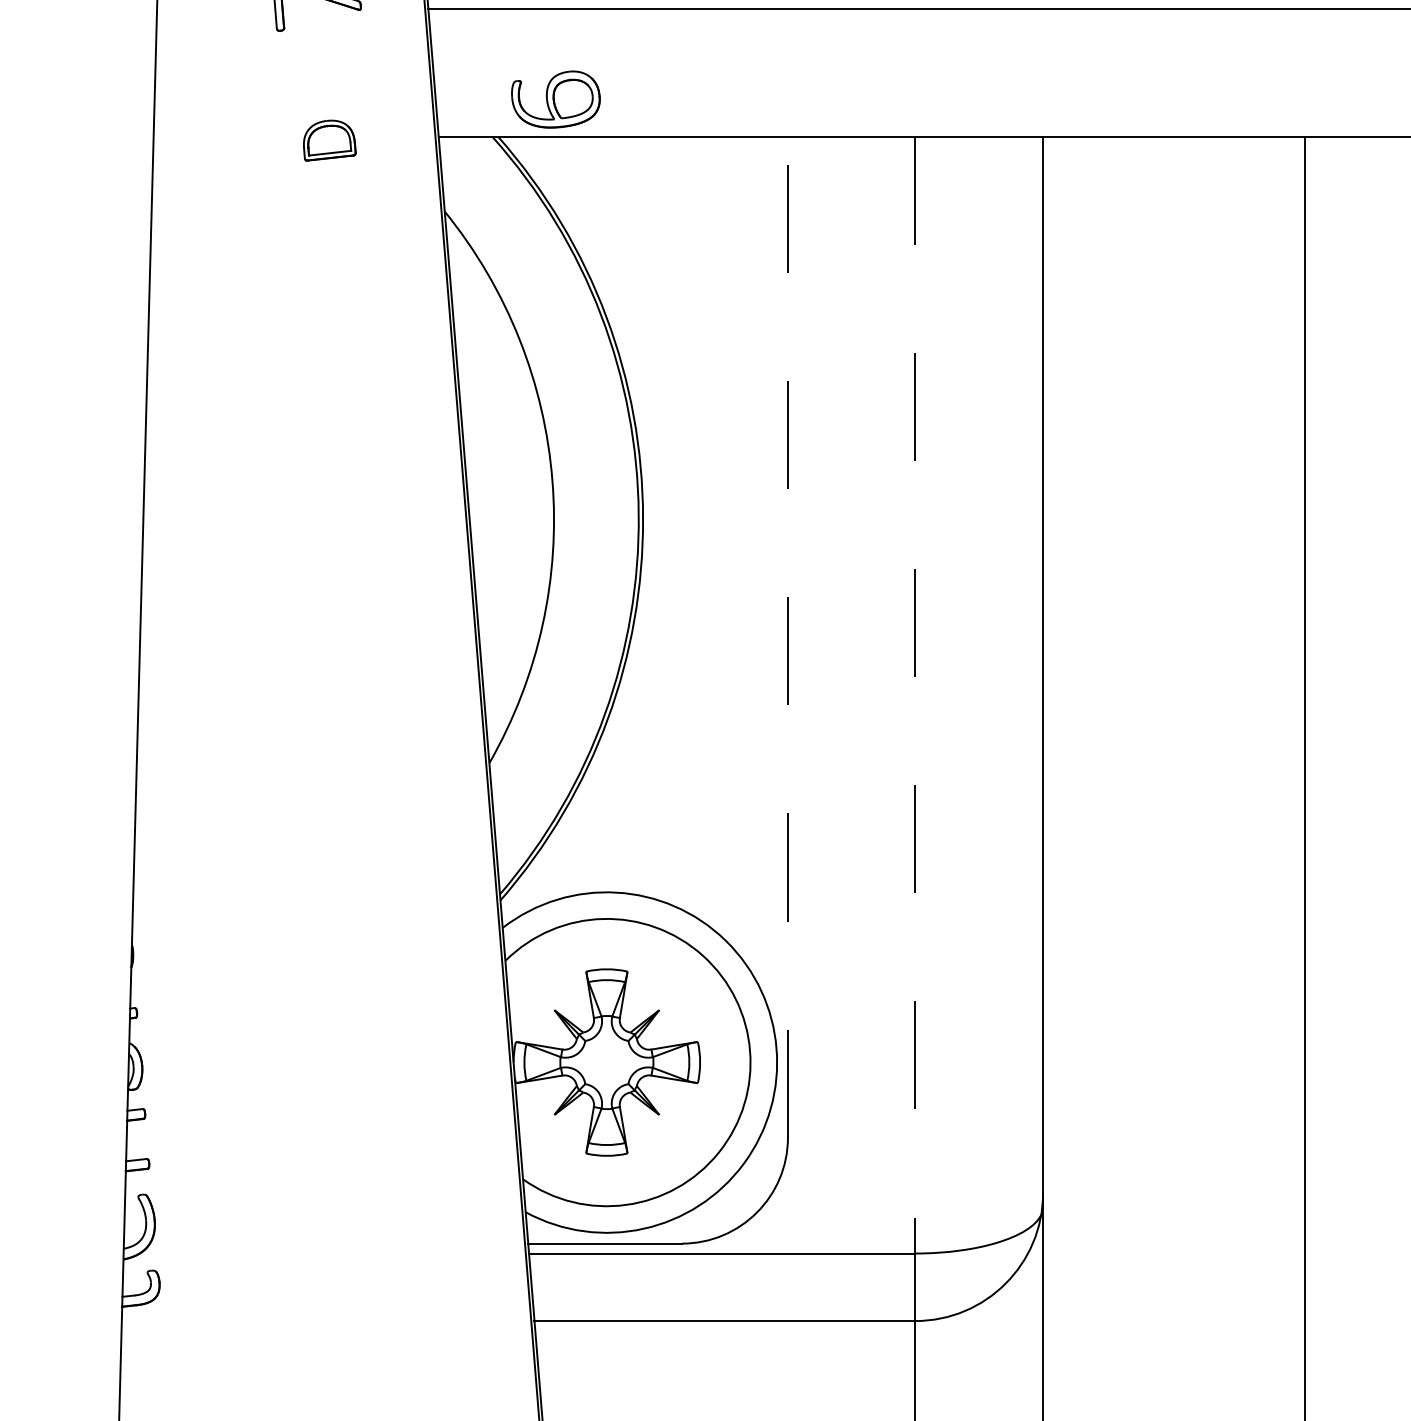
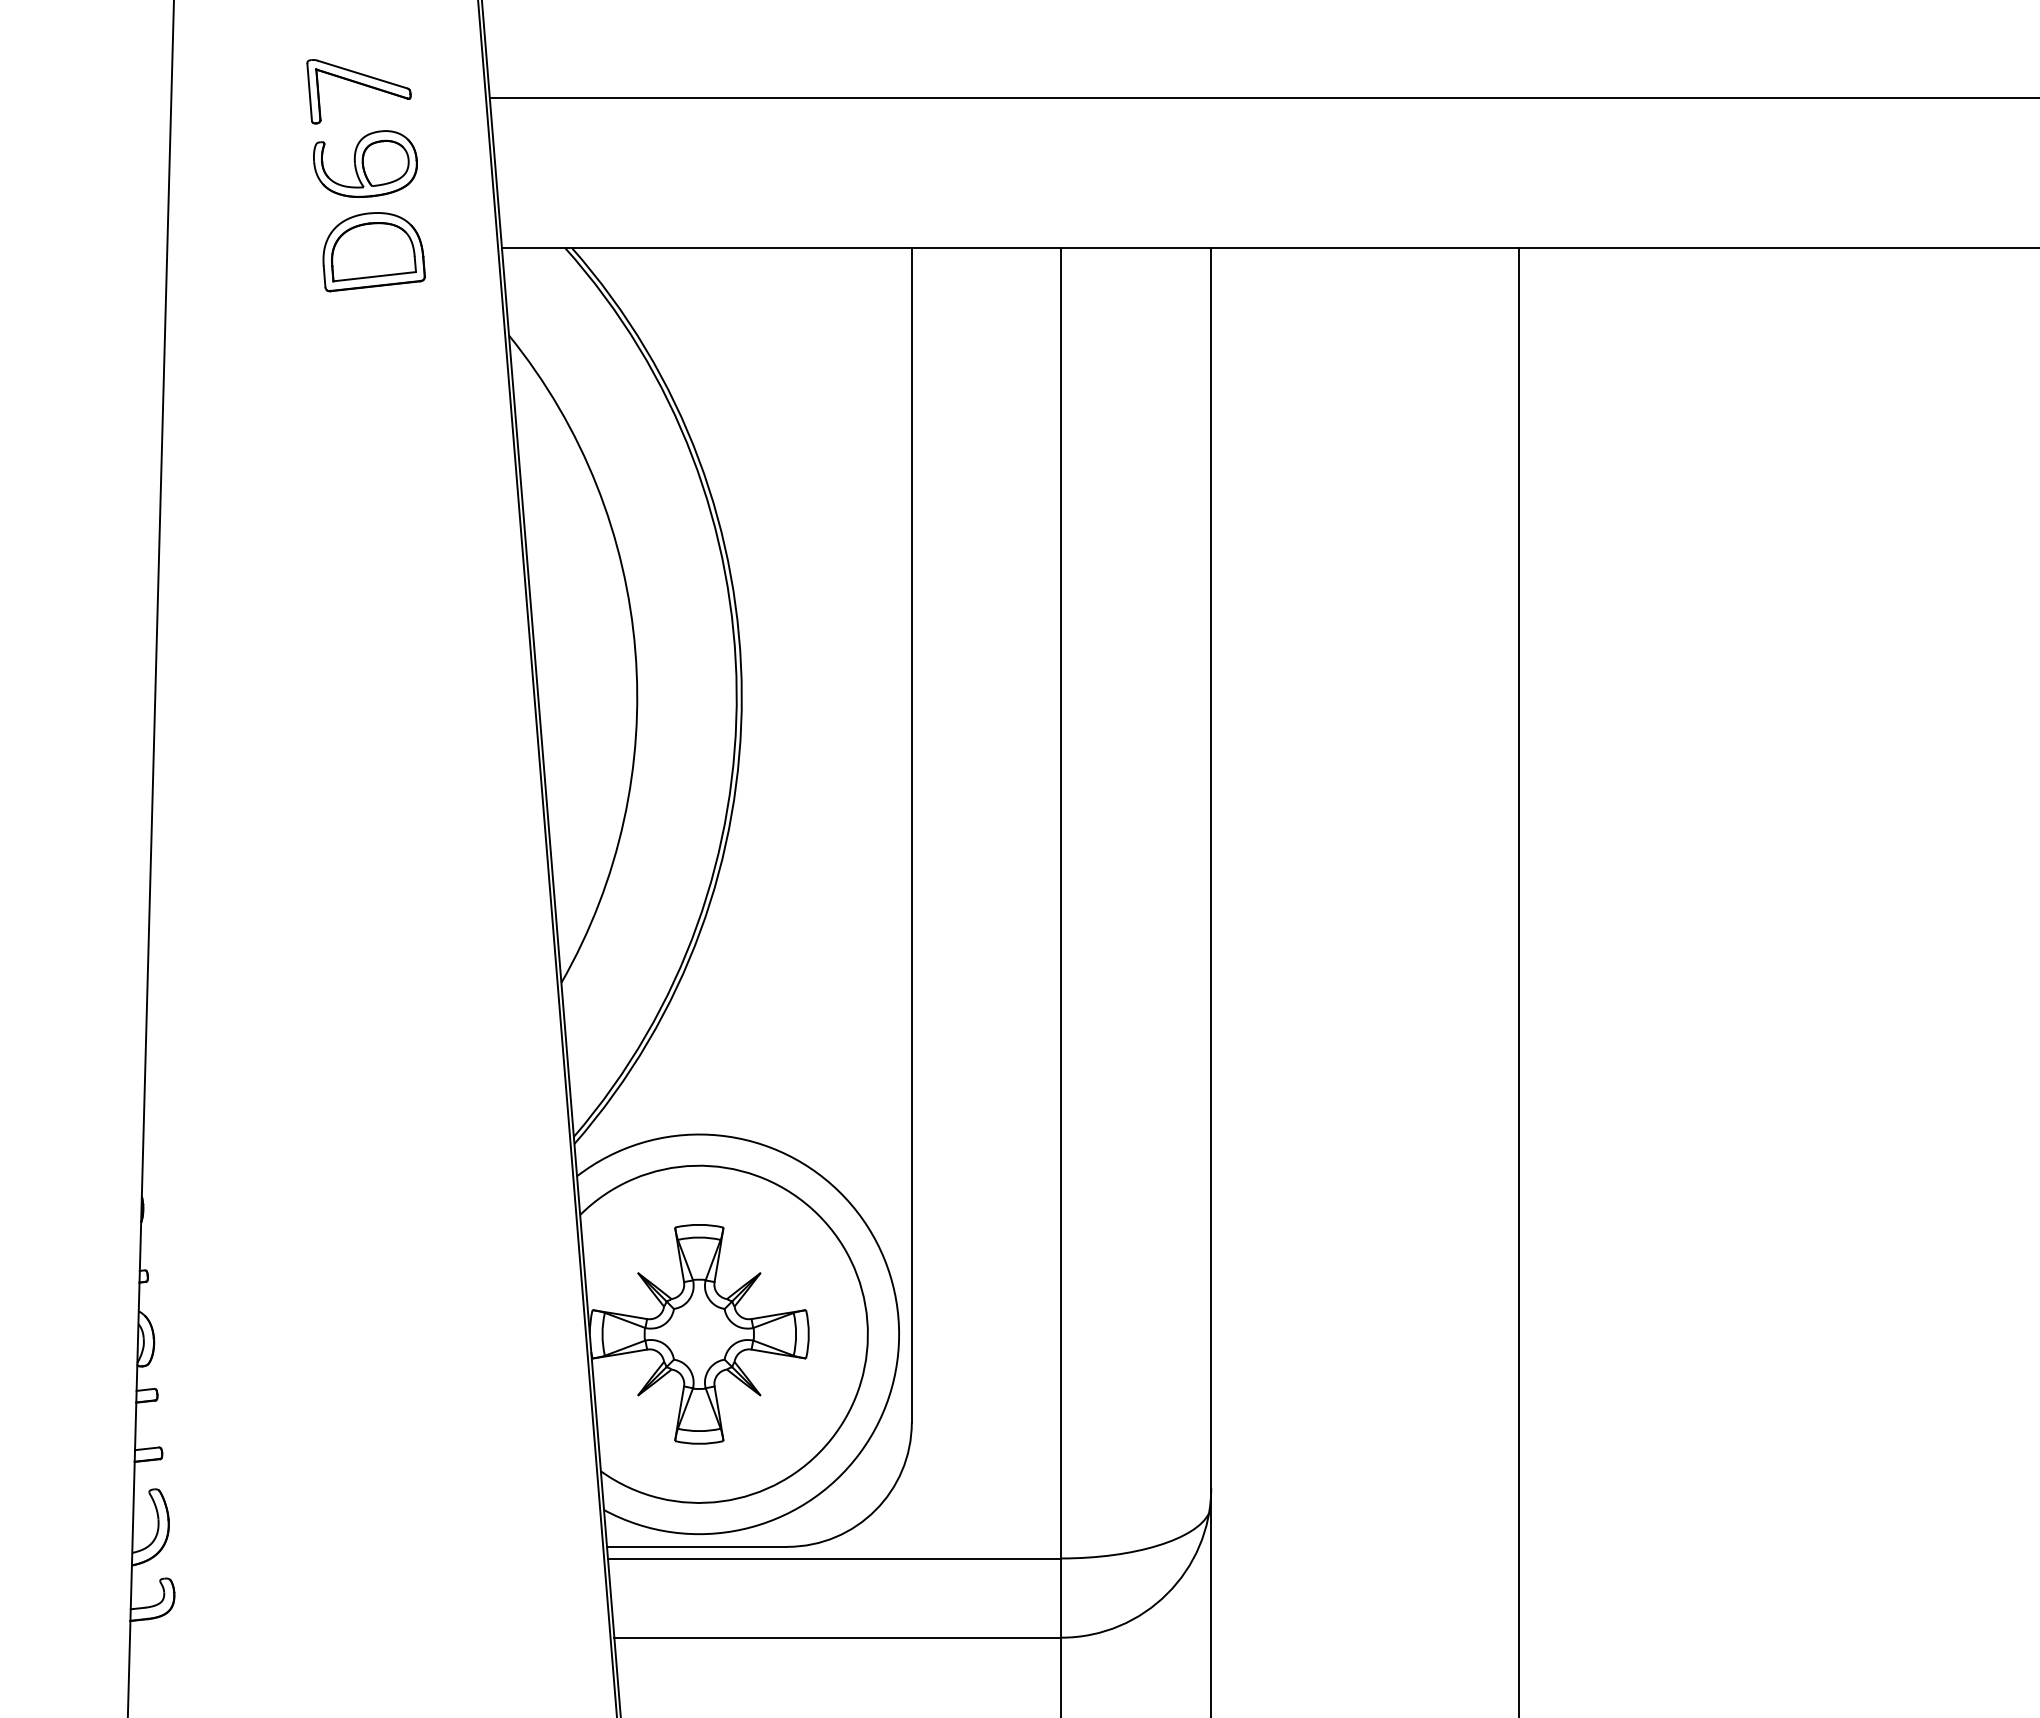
part: (555, 99) -> (365, 163), moved
part: (329, 140) -> (373, 252), size x1.67
line: (787, 636) -> (911, 834), dashed -> solid
line: (915, 695) -> (1061, 903), dashed -> solid

